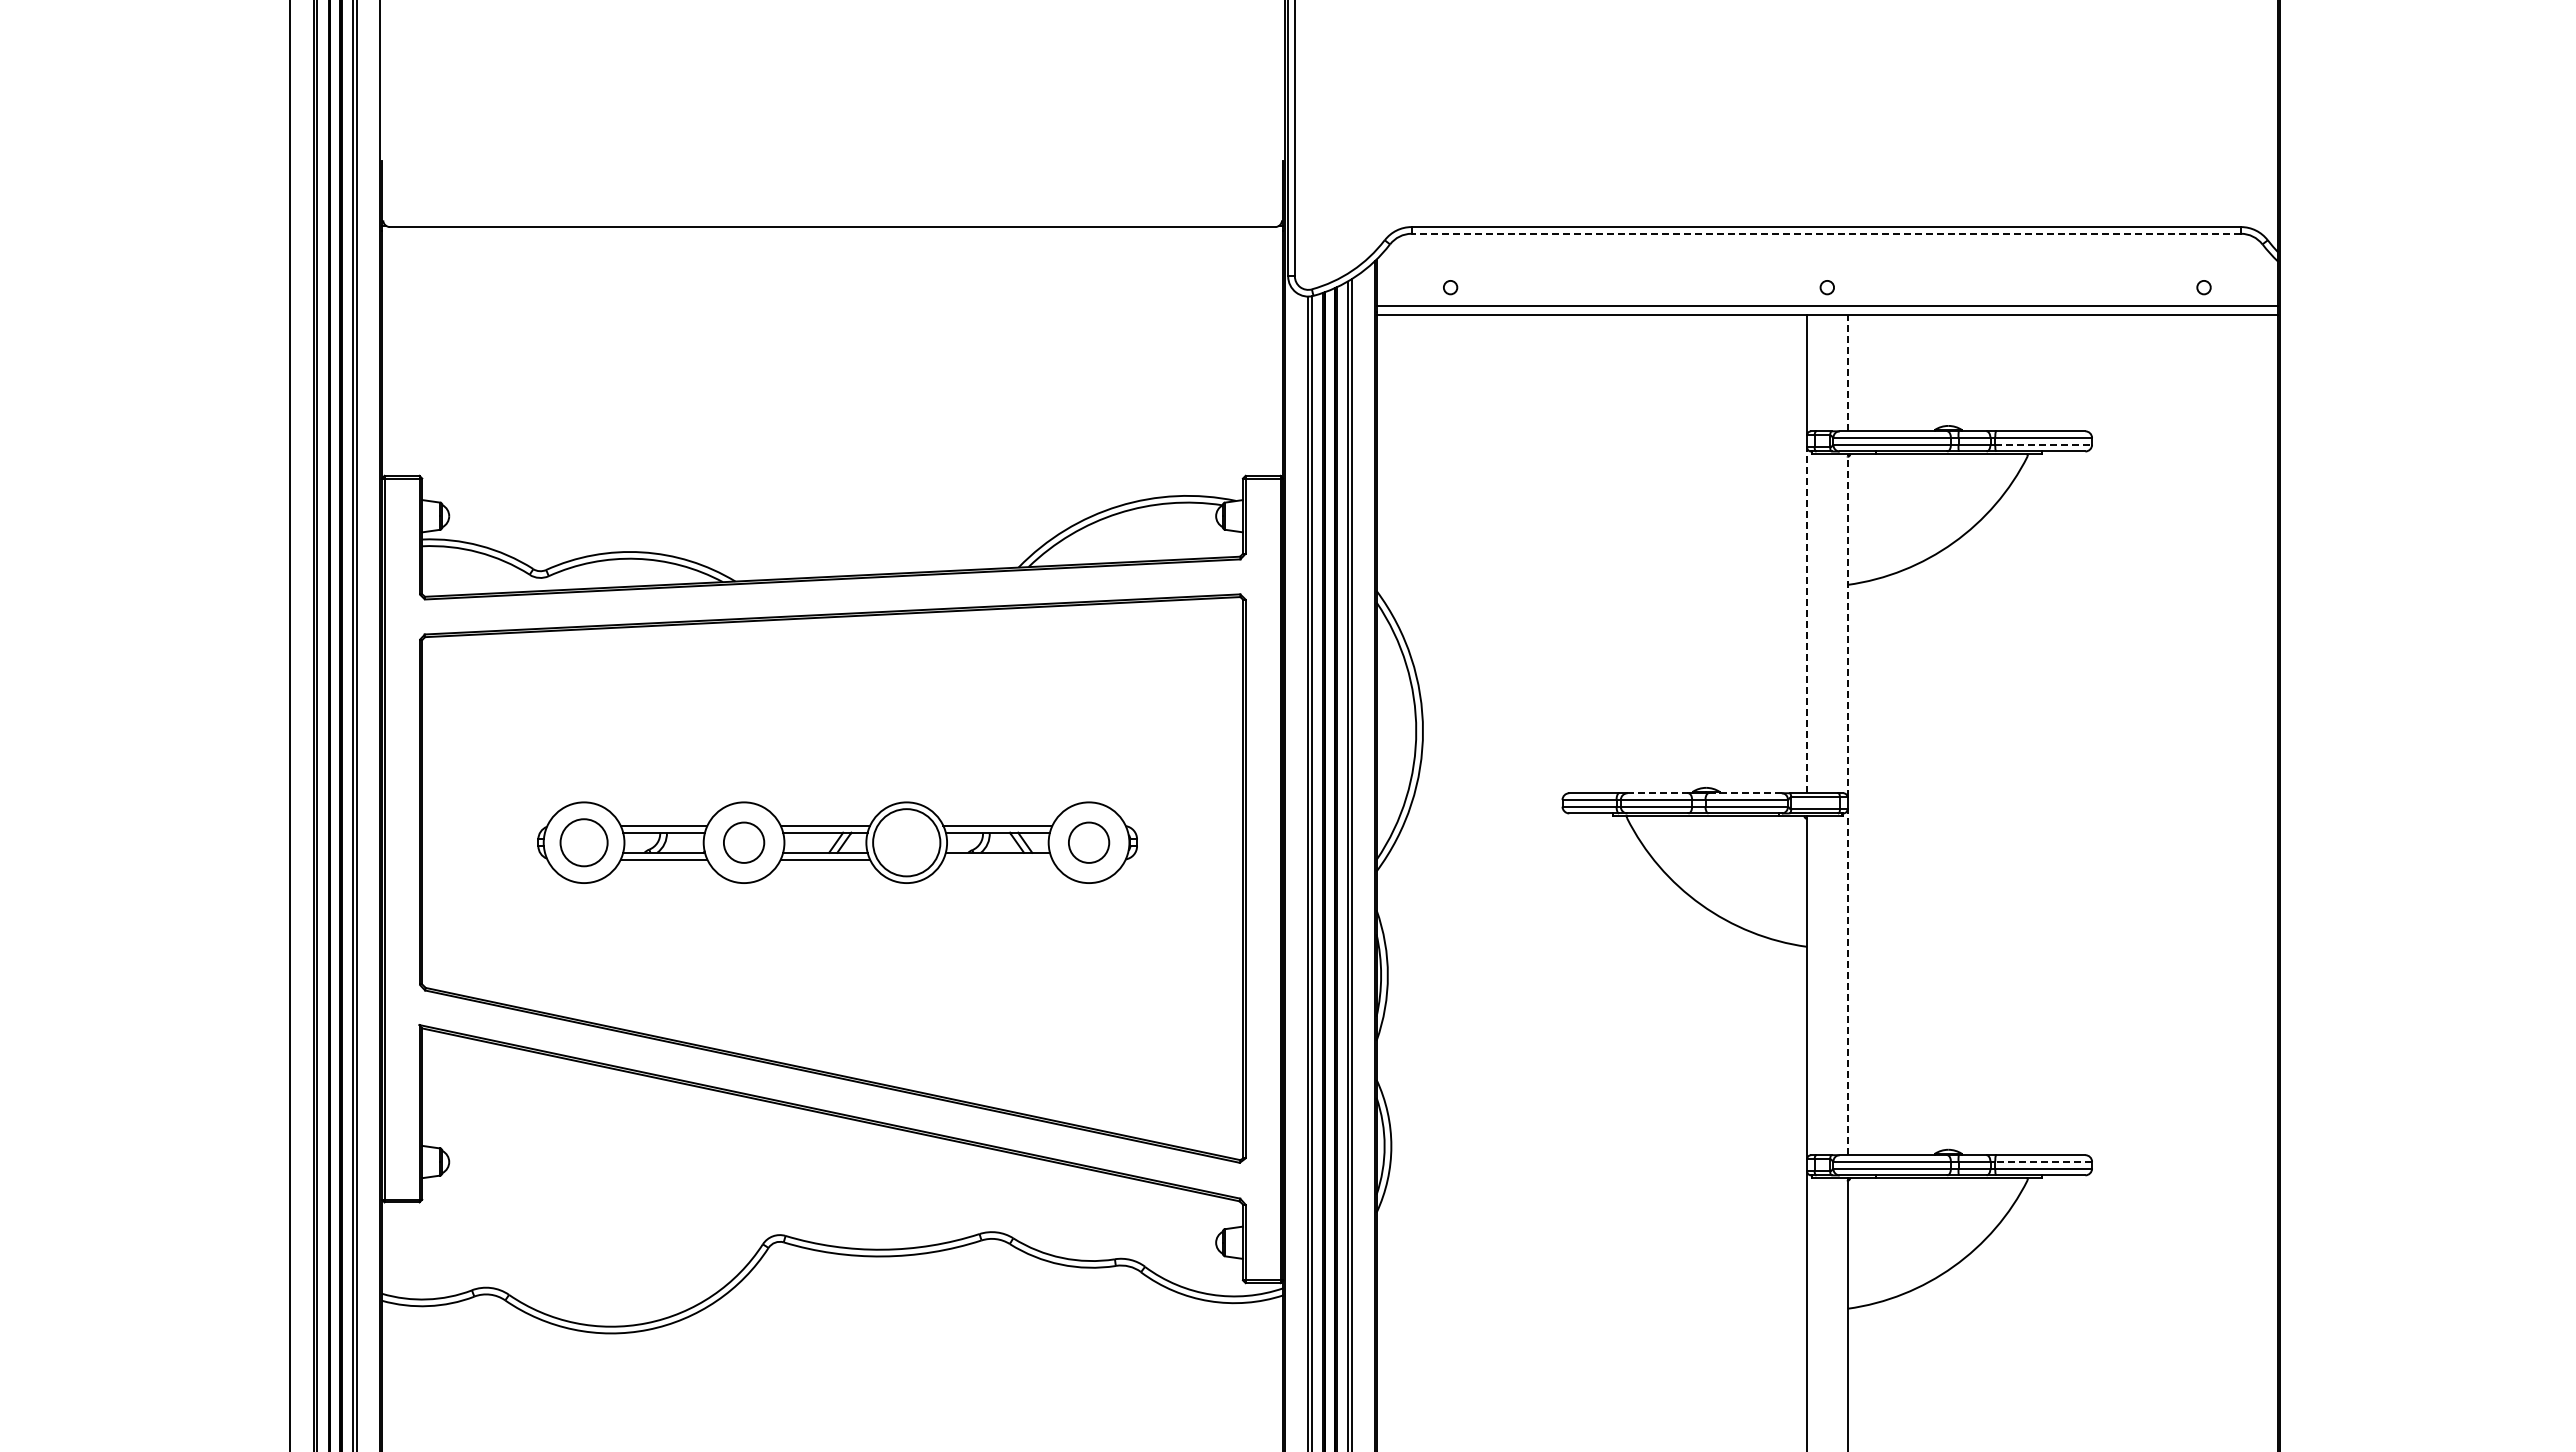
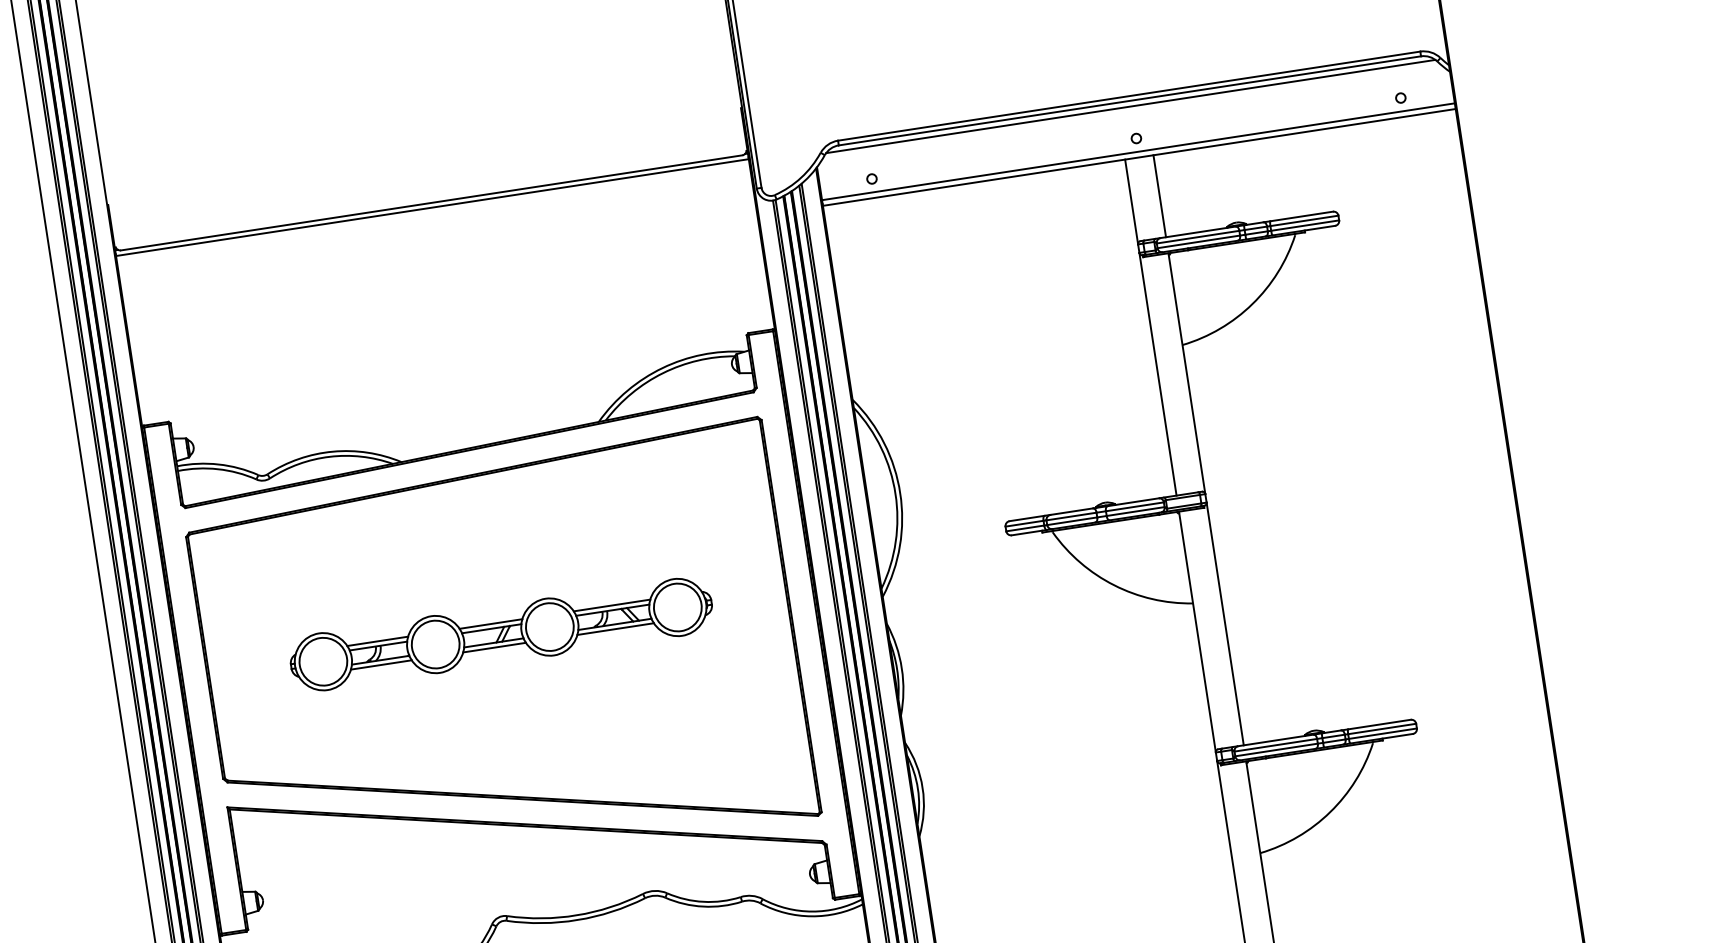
line: (832, 233) -> (432, 207), added
line: (1826, 233) -> (1130, 100), dashed -> solid
line: (1826, 241) -> (1130, 106), added
line: (1847, 372) -> (1159, 195), dashed -> solid
line: (2044, 444) -> (1305, 225), dashed -> solid
line: (1807, 620) -> (1158, 374), dashed -> solid
line: (1847, 625) -> (1186, 373), dashed -> solid
line: (1657, 793) -> (1071, 511), dashed -> solid
line: (1745, 793) -> (1133, 502), dashed -> solid
circle: (583, 842) -> (322, 661), size x1.43
circle: (743, 842) -> (435, 644), size x1.67
circle: (1088, 842) -> (677, 607), size x1.67
line: (997, 859) -> (615, 629), added
line: (1847, 982) -> (1225, 624), dashed -> solid
line: (2043, 1161) -> (1382, 728), dashed -> solid

